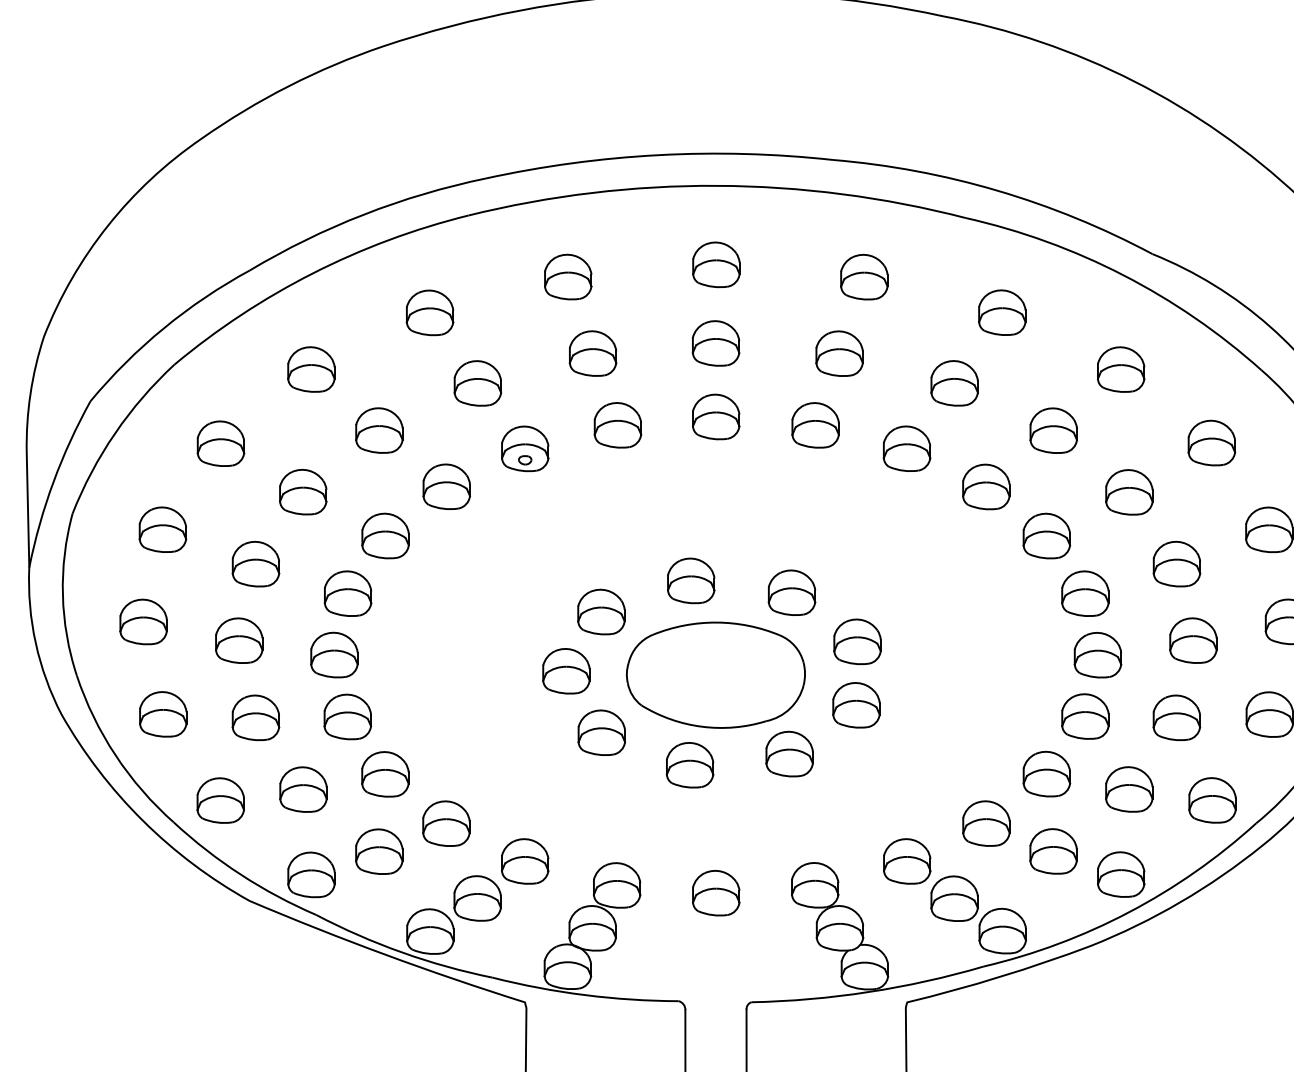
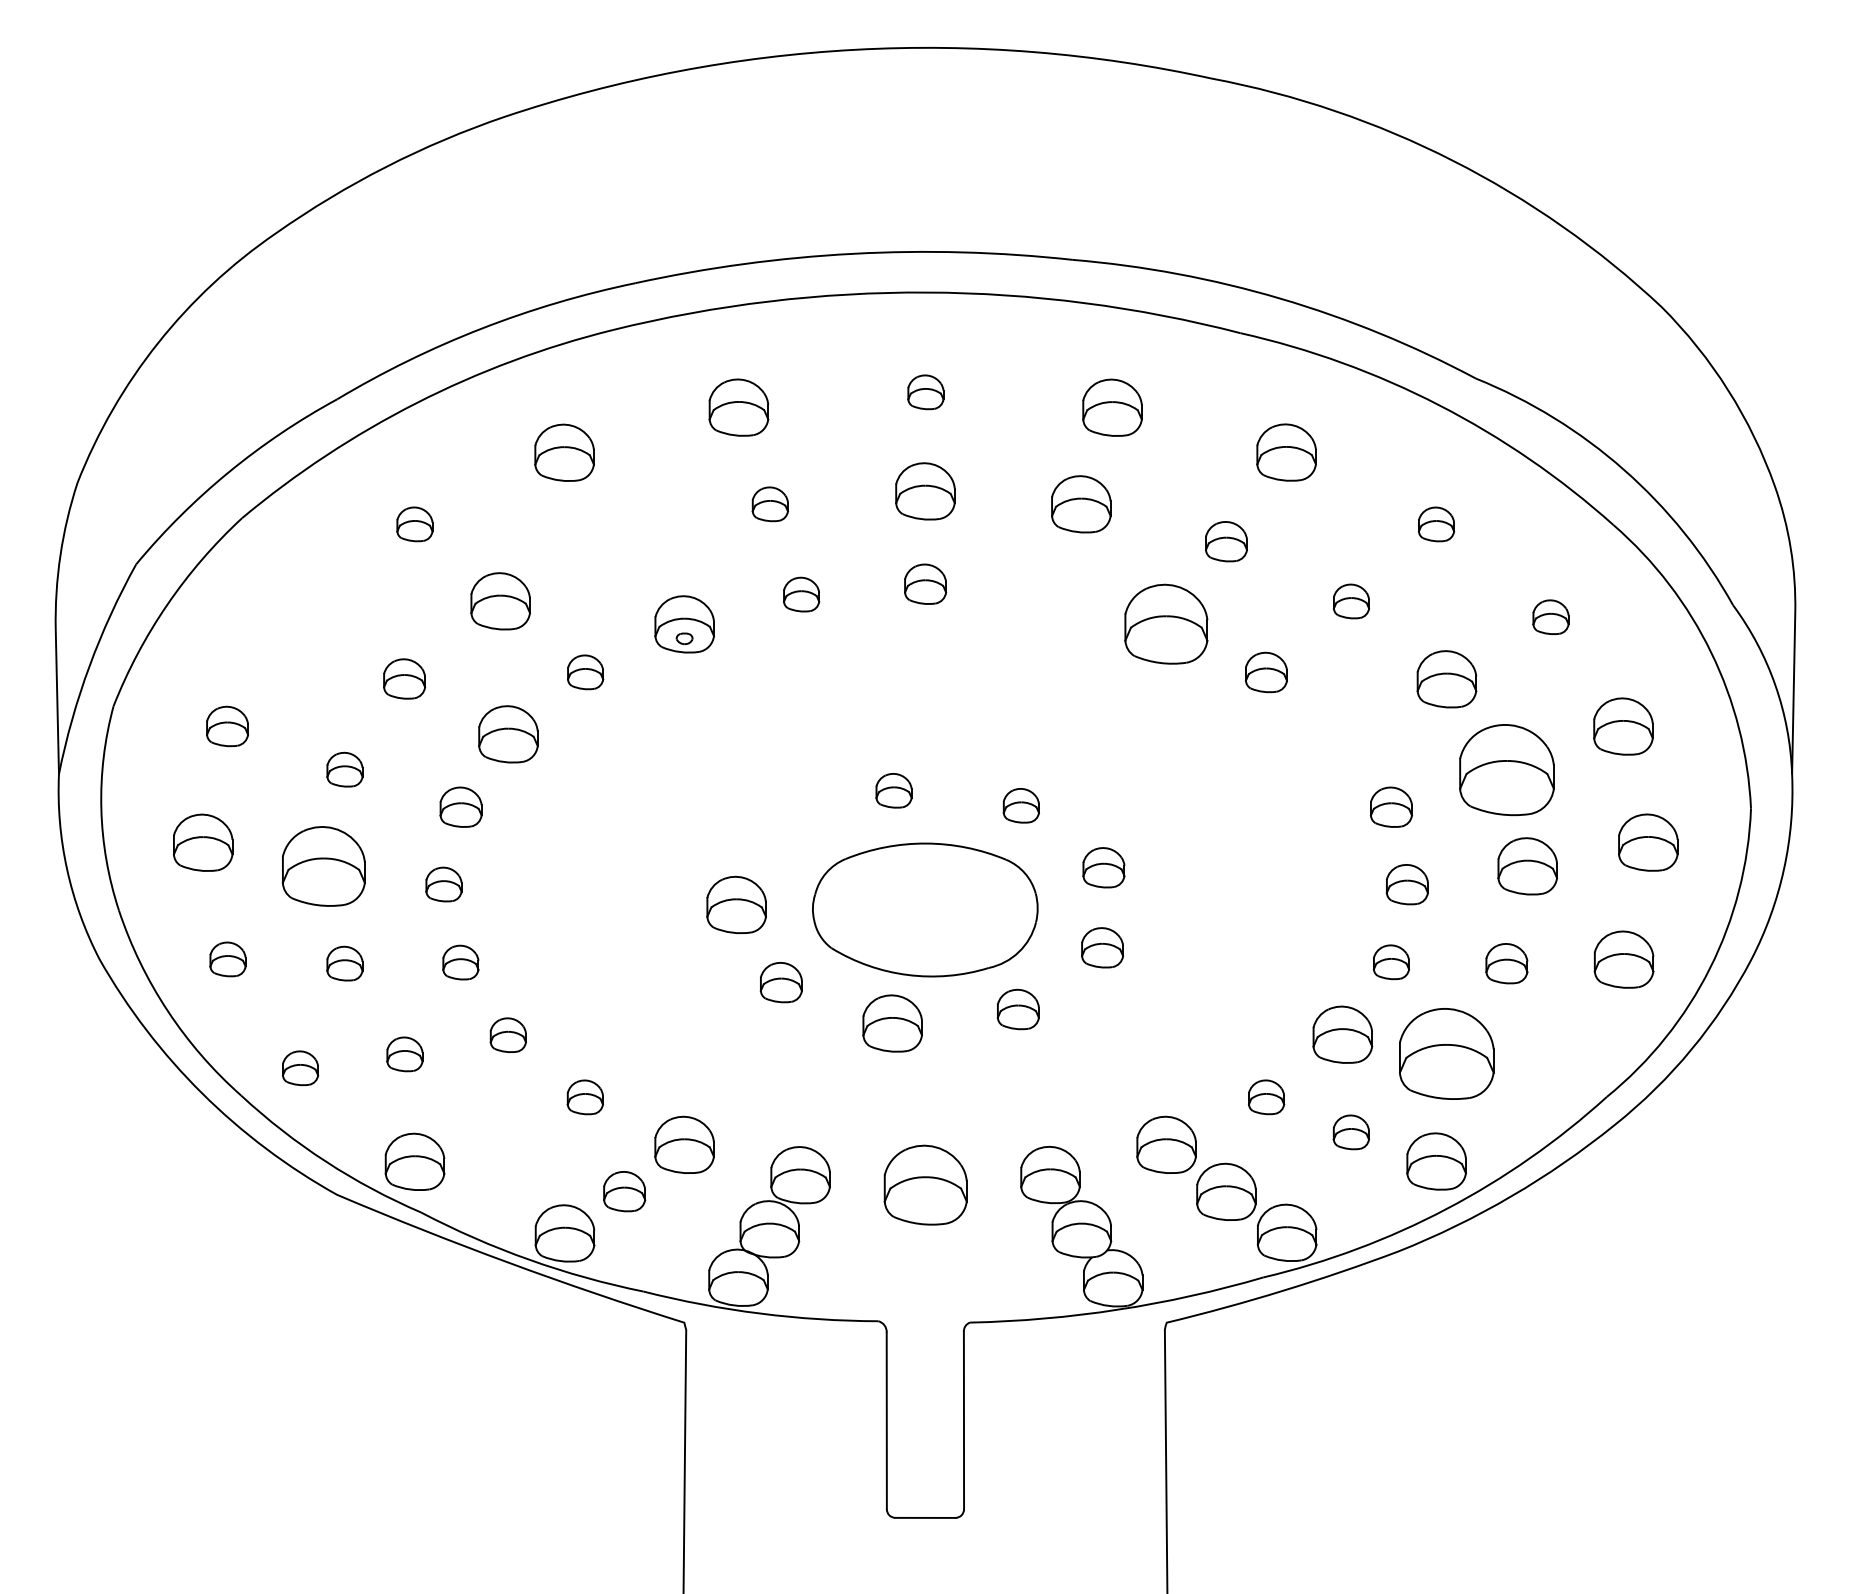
part: (716, 265) -> (925, 392), size x0.6
part: (593, 353) -> (770, 504), size x0.6
part: (311, 369) -> (414, 524), size x0.6
part: (1121, 369) -> (1436, 524), size x0.6
part: (477, 383) -> (624, 541), removed
part: (954, 383) -> (1226, 541), size x0.7
part: (716, 417) -> (925, 584), size x0.7
part: (617, 425) -> (801, 594), size x0.6
part: (815, 425) -> (1050, 594), removed
part: (1053, 430) -> (1351, 601), size x0.6
part: (220, 443) -> (300, 617), removed
part: (1211, 443) -> (1550, 617), size x0.6
part: (907, 448) -> (1166, 624), size x1.4
part: (446, 487) -> (585, 672), size x0.6
part: (986, 487) -> (1266, 672), size x0.7
part: (303, 491) -> (404, 678), size x0.7
part: (162, 529) -> (227, 726), size x0.7
part: (1046, 536) -> (1342, 734), removed
part: (255, 563) -> (344, 769), size x0.6
part: (1176, 563) -> (1506, 769), size x1.6
part: (690, 580) -> (893, 790), size x0.6
part: (792, 592) -> (1021, 805), size x0.6
part: (347, 594) -> (460, 807), size x0.7
part: (1085, 594) -> (1391, 807), size x0.7
part: (601, 612) -> (780, 830), removed
part: (238, 640) -> (323, 866), size x1.4
part: (857, 641) -> (1103, 867), size x0.7
part: (334, 655) -> (443, 884), size x0.6
part: (1098, 655) -> (1407, 884), size x0.7
part: (856, 704) -> (1102, 947), size x0.7
part: (162, 714) -> (227, 959), size x0.6
part: (347, 716) -> (460, 962), size x0.6
part: (1085, 716) -> (1391, 962), size x0.6
part: (255, 717) -> (344, 963), size x0.6
part: (1176, 717) -> (1506, 963), size x0.7
part: (601, 732) -> (781, 982), size x0.7
part: (789, 754) -> (1018, 1009), size x0.7
part: (385, 774) -> (508, 1035), size x0.6
part: (303, 789) -> (404, 1054), size x0.6
part: (1129, 789) -> (1446, 1054), size x1.6
part: (220, 800) -> (300, 1068), size x0.6
part: (1212, 800) -> (1551, 1067), removed
part: (446, 823) -> (585, 1097), size x0.6
part: (986, 823) -> (1266, 1097), size x0.6
part: (379, 851) -> (500, 1132), removed
part: (1053, 851) -> (1351, 1132), size x0.6
part: (716, 892) -> (925, 1184), size x1.4
part: (477, 898) -> (624, 1191), size x0.7

